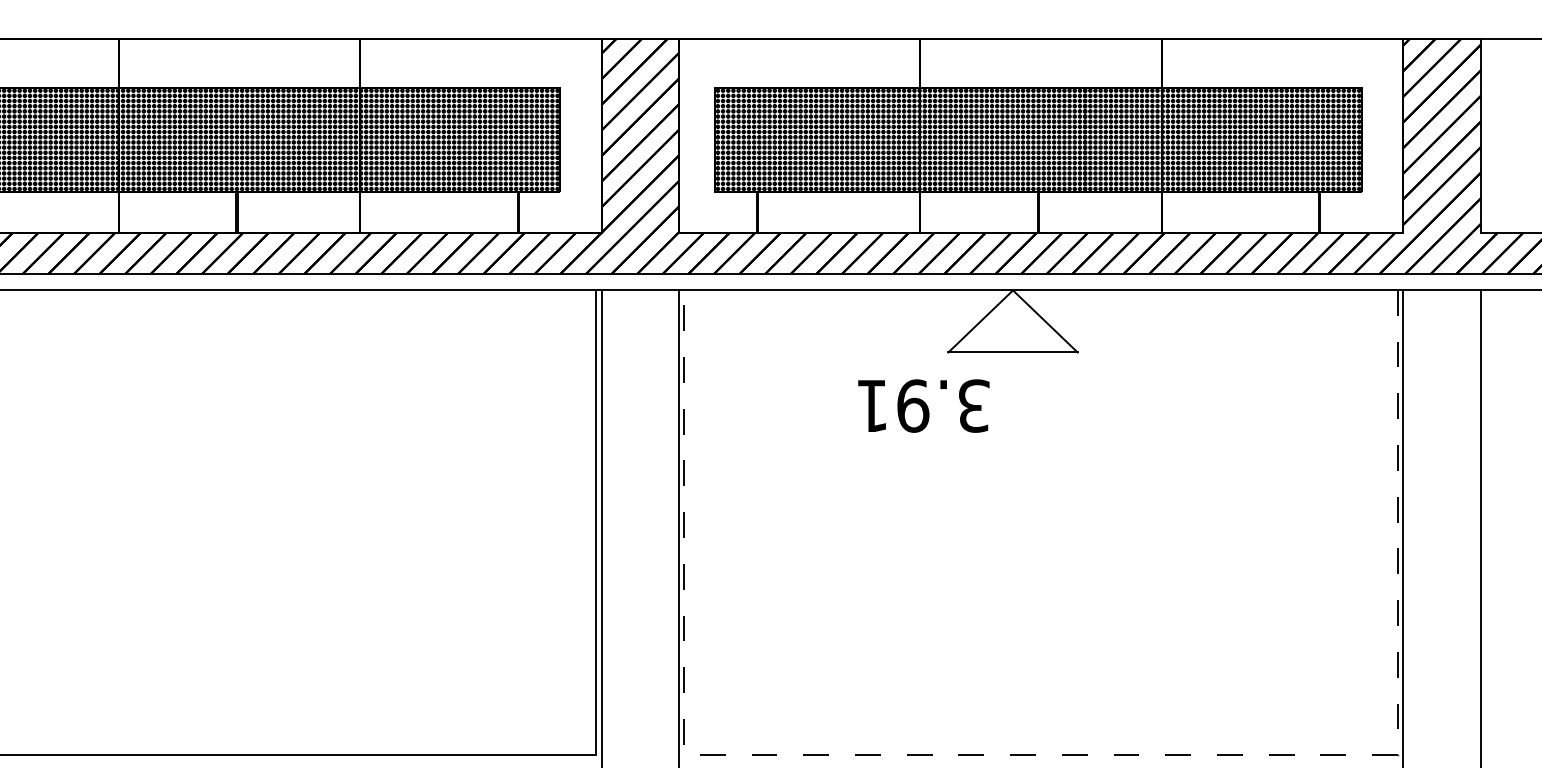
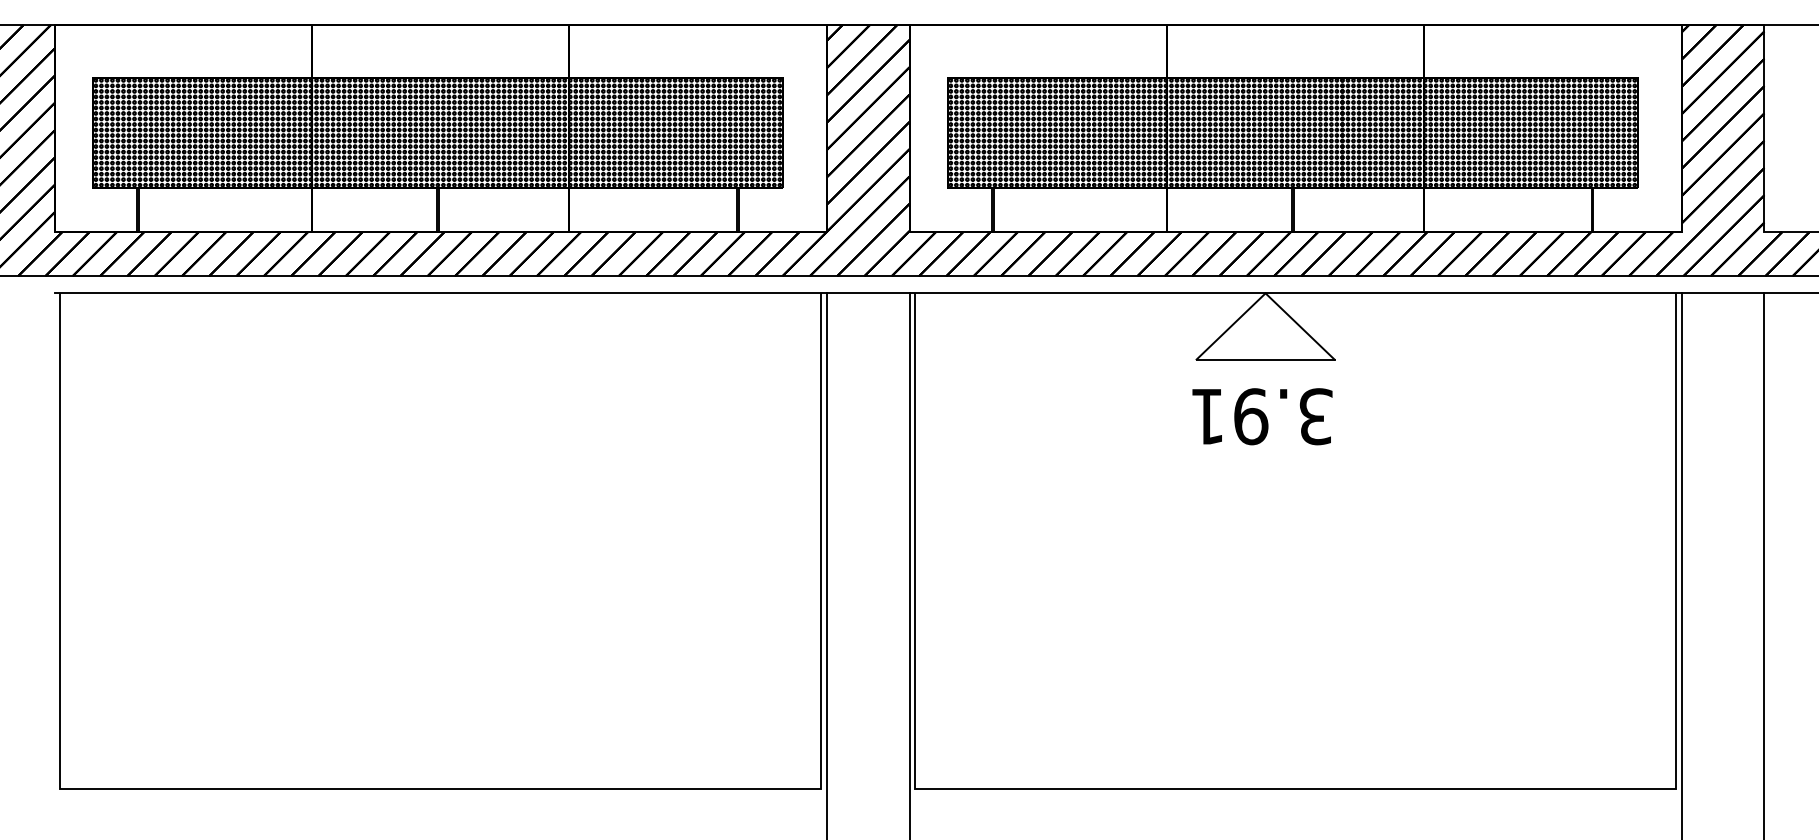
text: (923, 405) -> (1262, 416), moved
line: (1041, 755) -> (1295, 789), dashed -> solid

